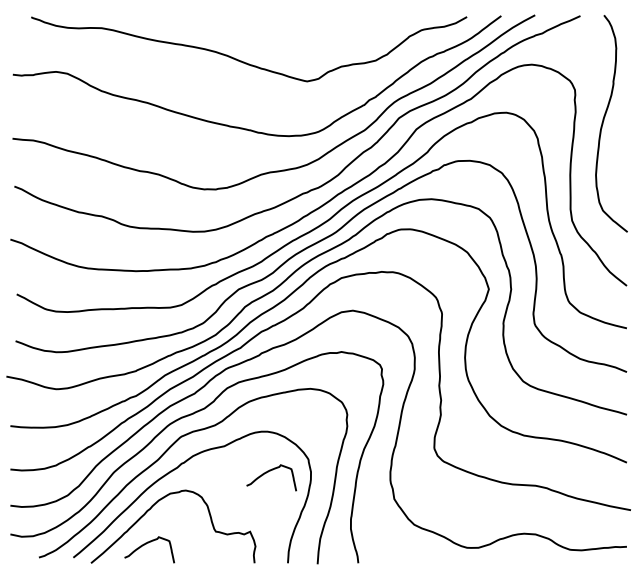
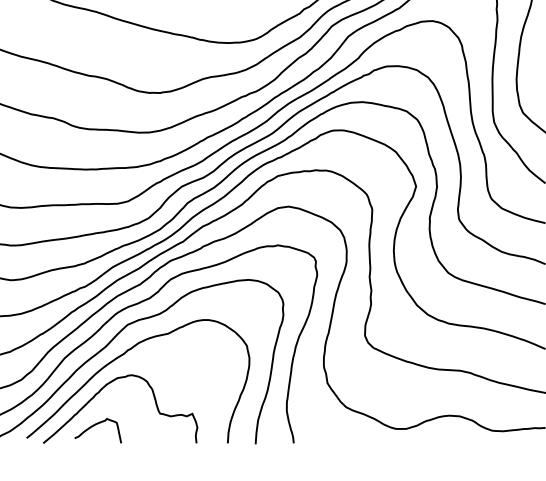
curve: (268, 472) -> (209, 358), removed

